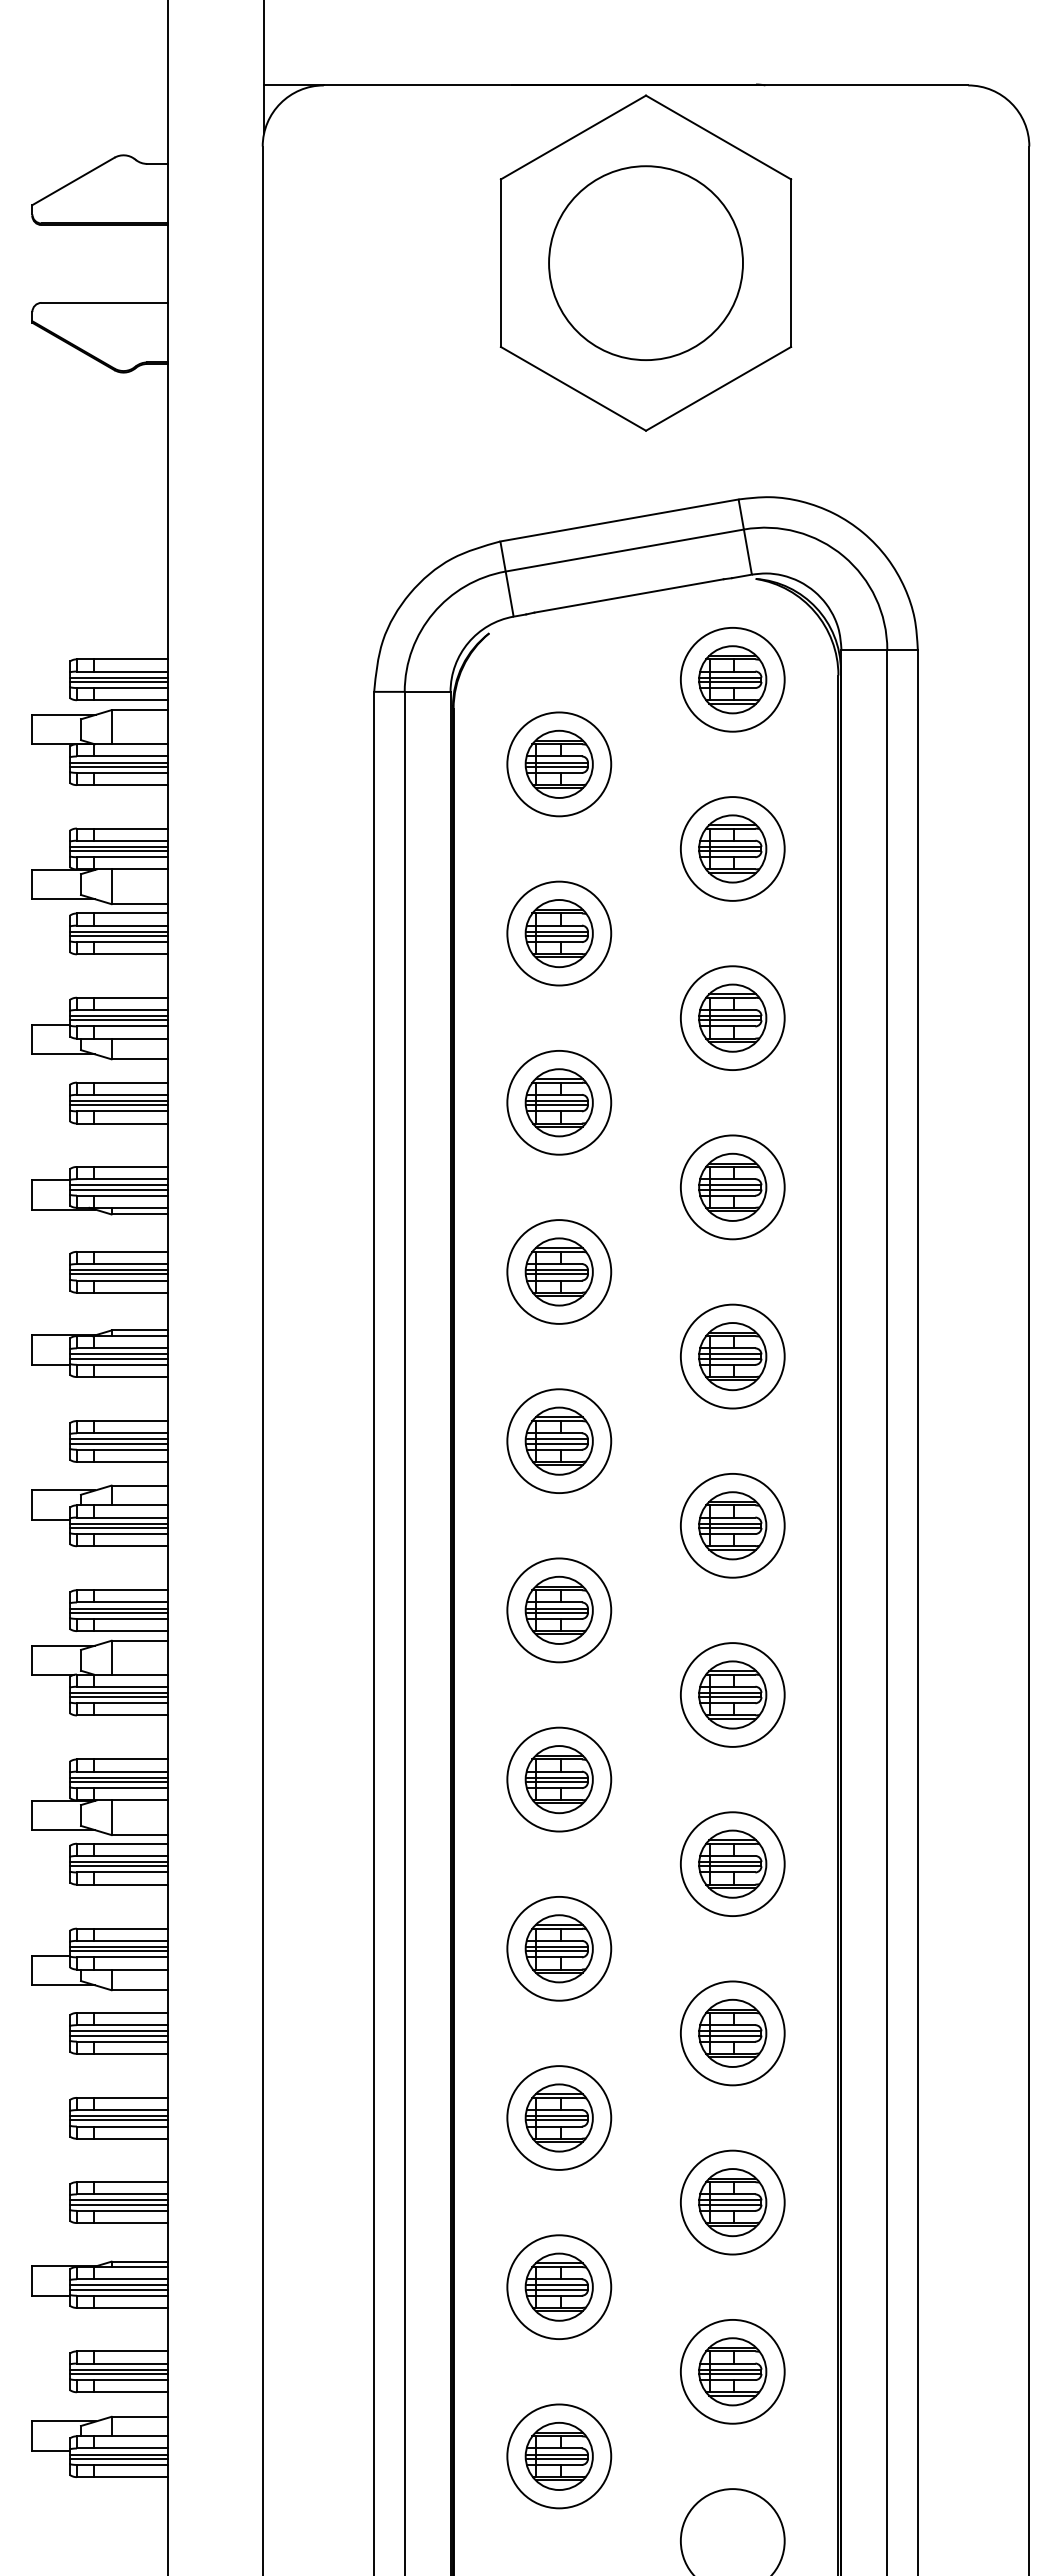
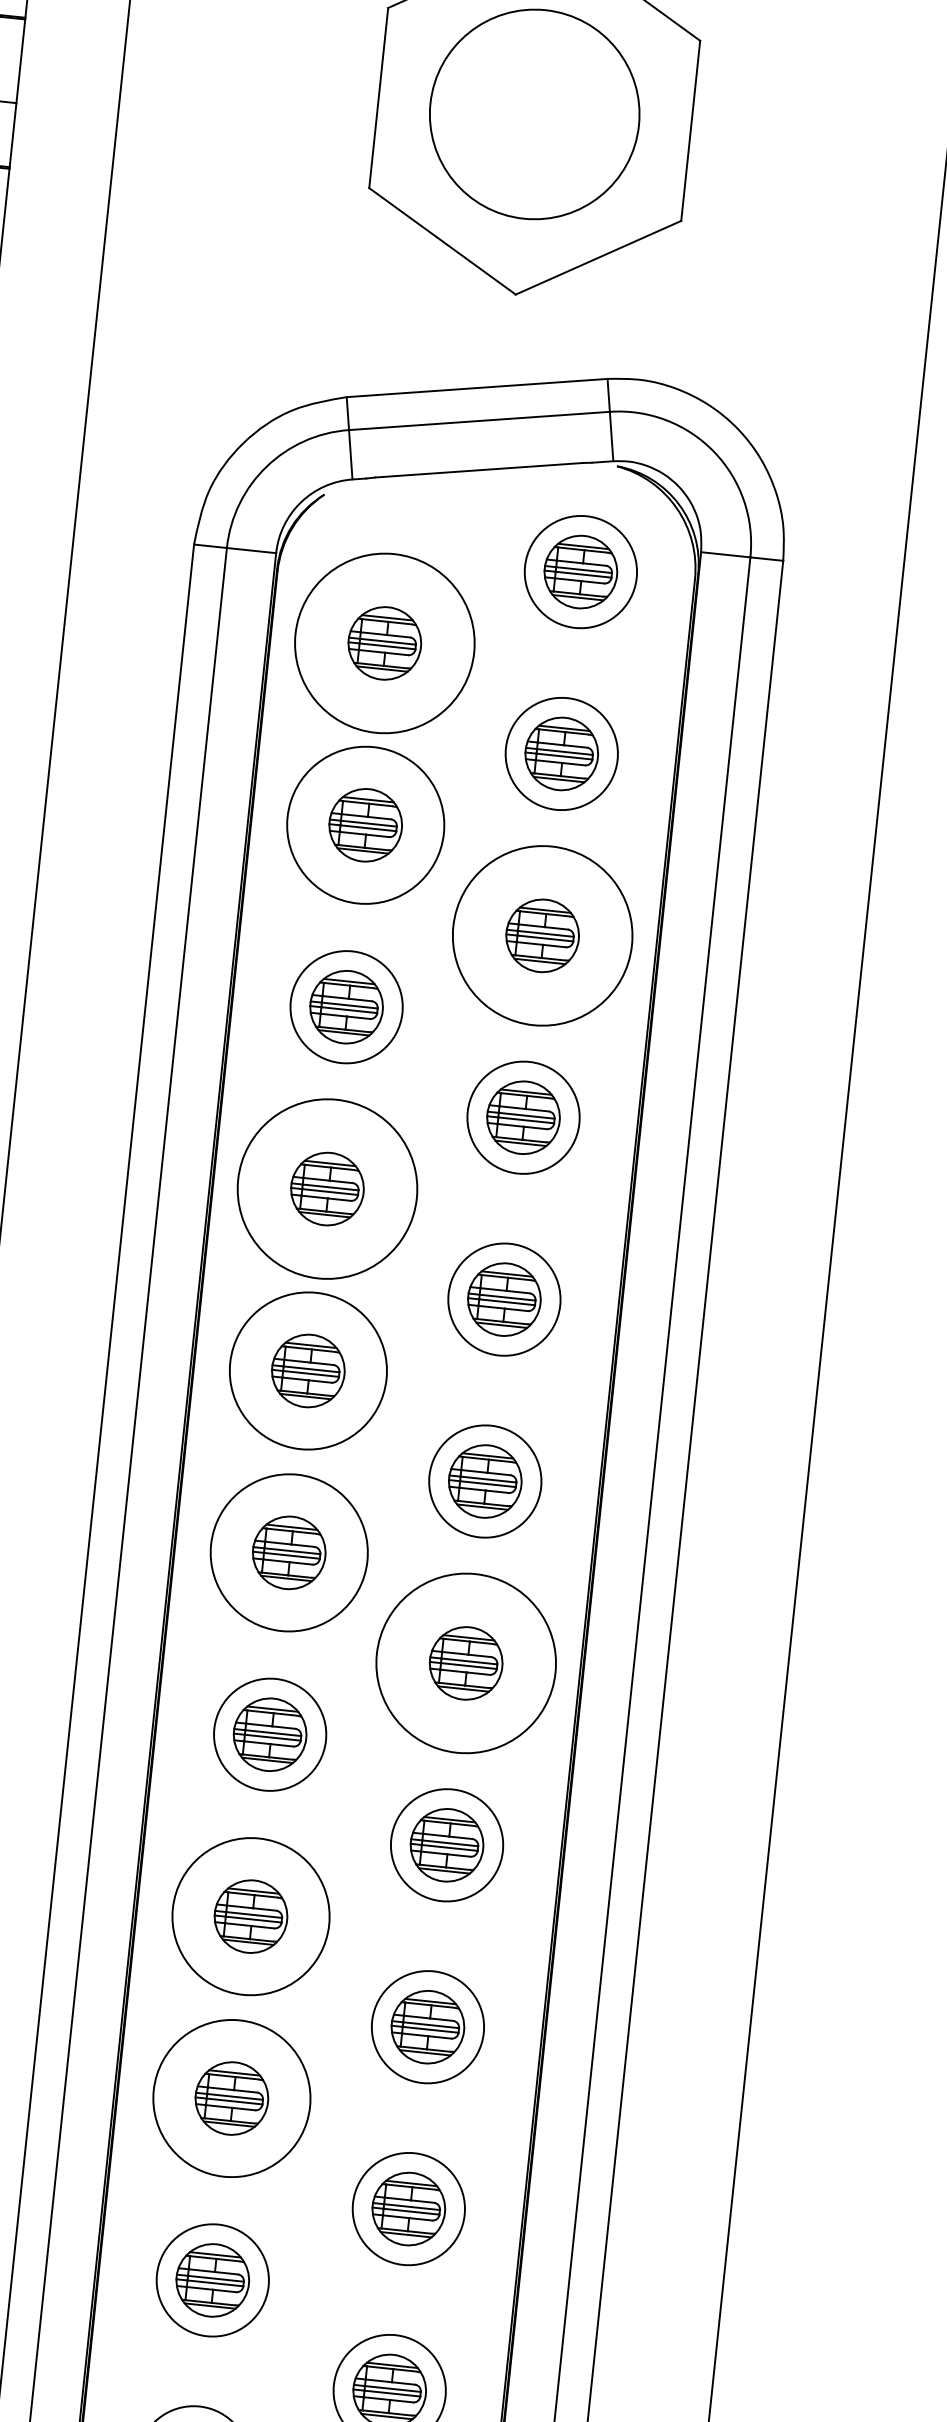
circle: (559, 764) -> (385, 643), size x1.6
circle: (559, 933) -> (365, 825), size x1.4
circle: (732, 1018) -> (542, 936), size x1.6
circle: (559, 1271) -> (327, 1188), size x1.6
circle: (559, 1441) -> (308, 1371), size x1.4
circle: (559, 1610) -> (289, 1553), size x1.4
circle: (732, 1694) -> (465, 1662), size x1.6
circle: (559, 1948) -> (251, 1916), size x1.4
circle: (559, 2117) -> (232, 2098), size x1.4

